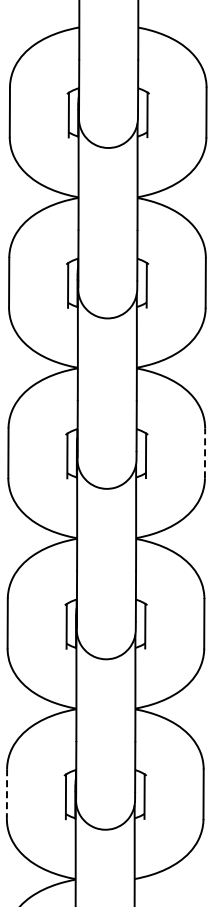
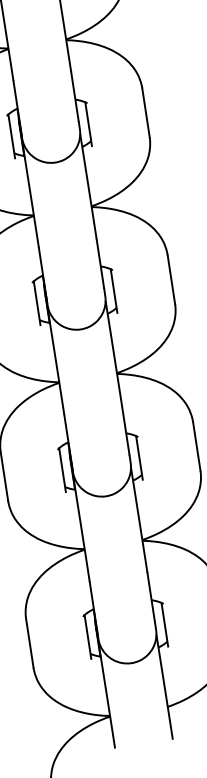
line: (205, 453) -> (171, 279), dashed -> solid
line: (6, 794) -> (29, 643), dashed -> solid

